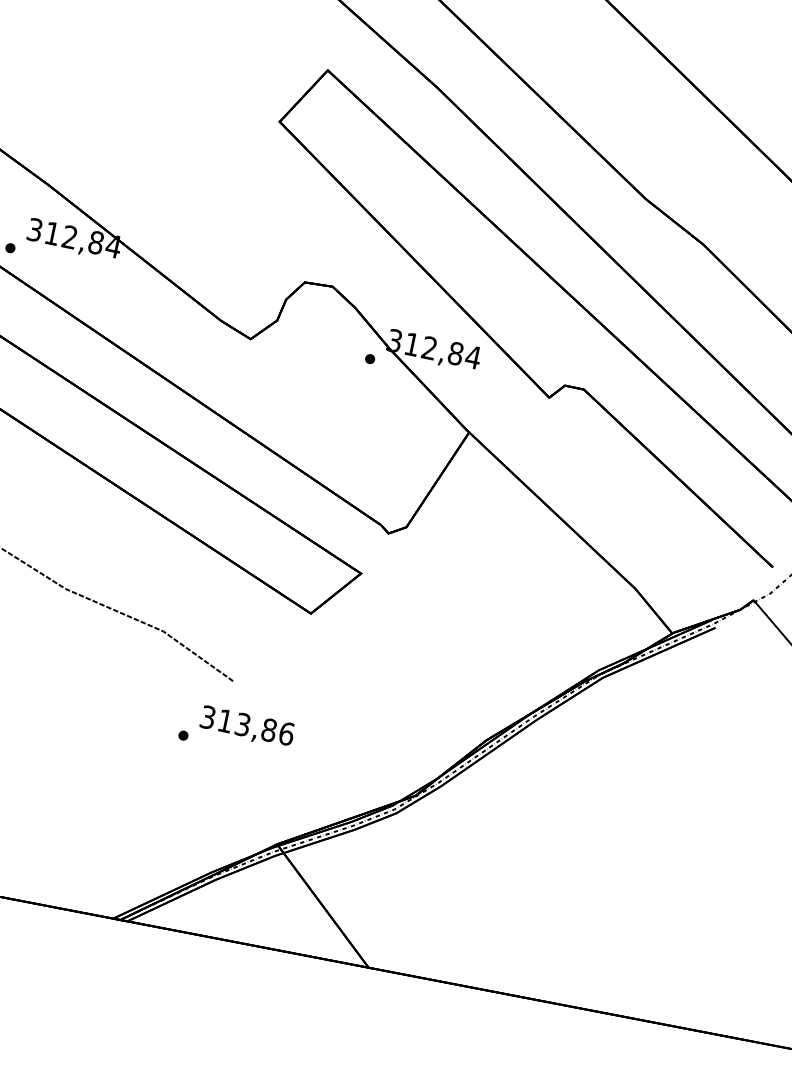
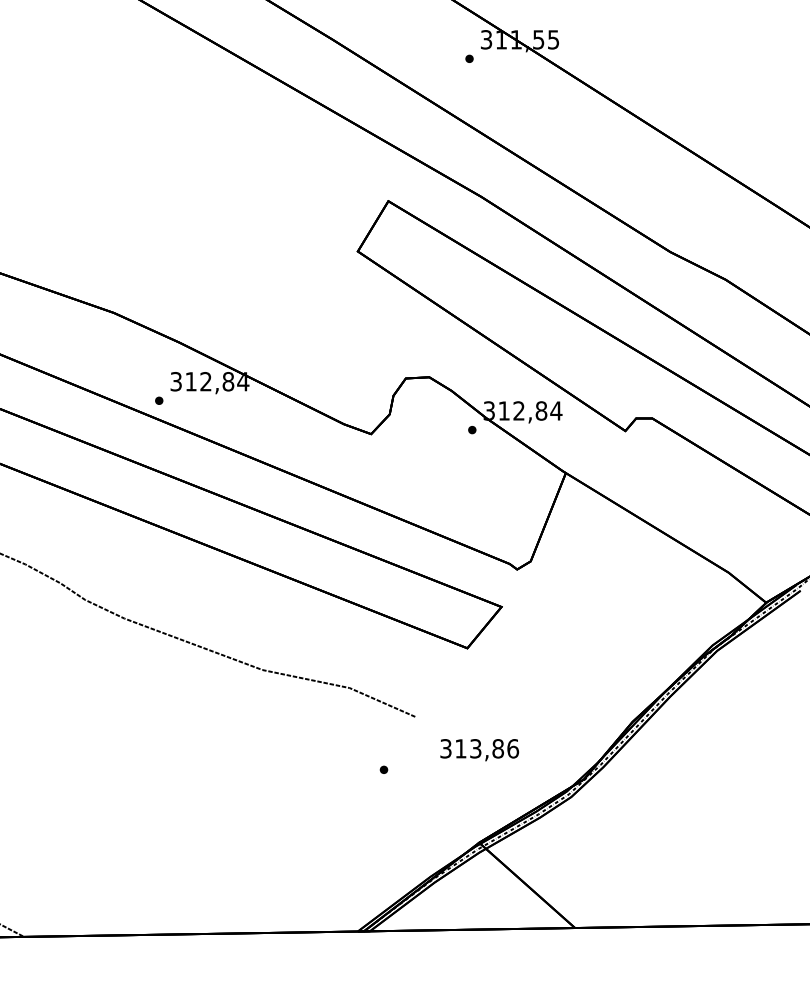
text: (246, 727) -> (479, 750), moved

